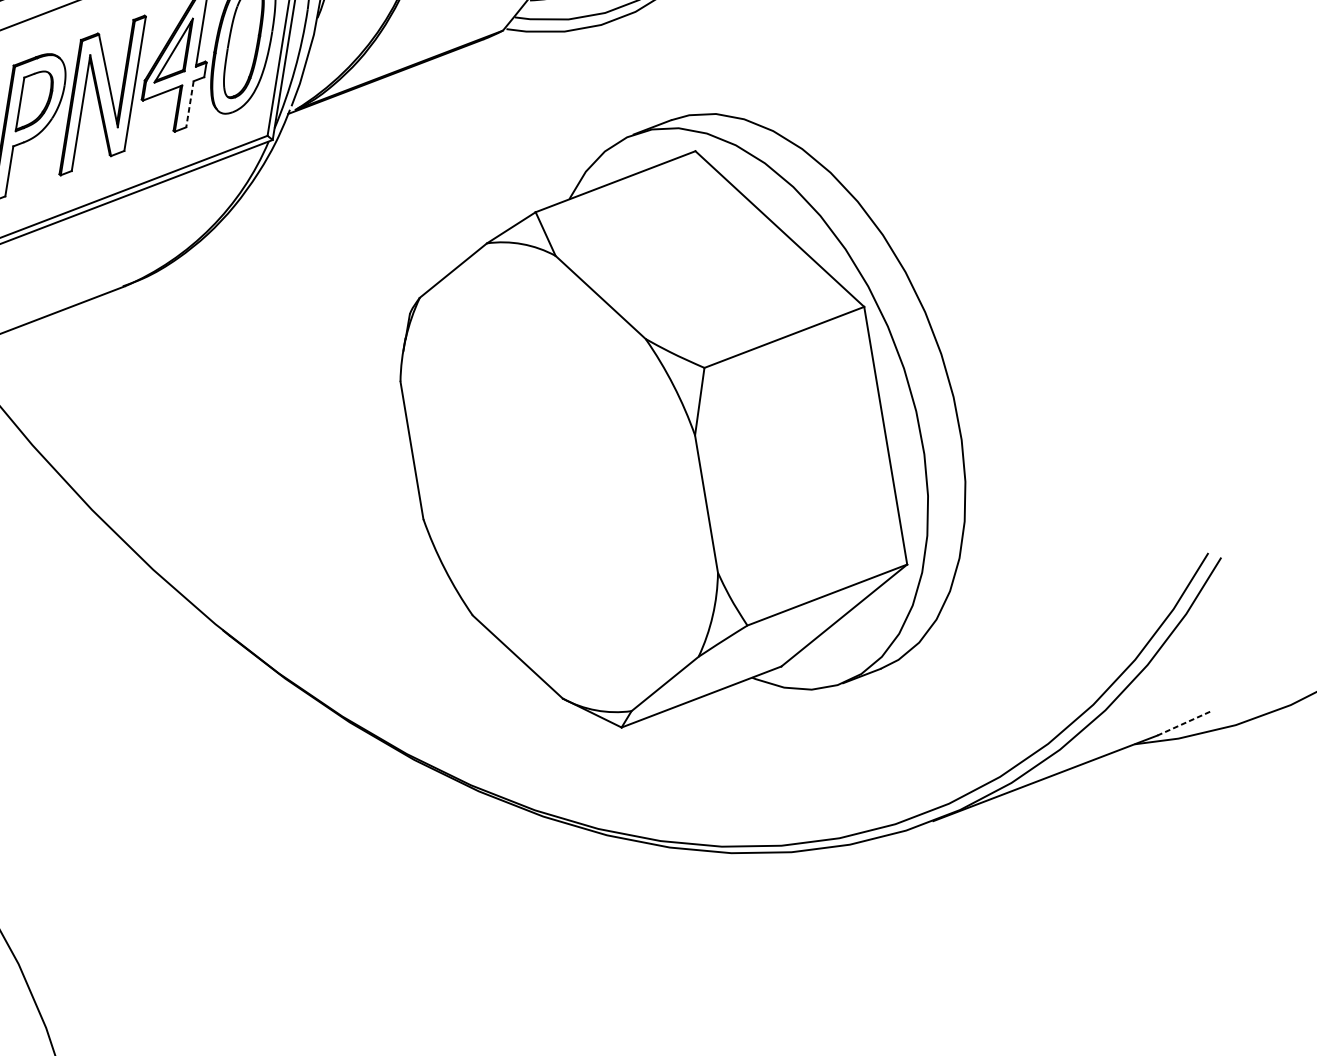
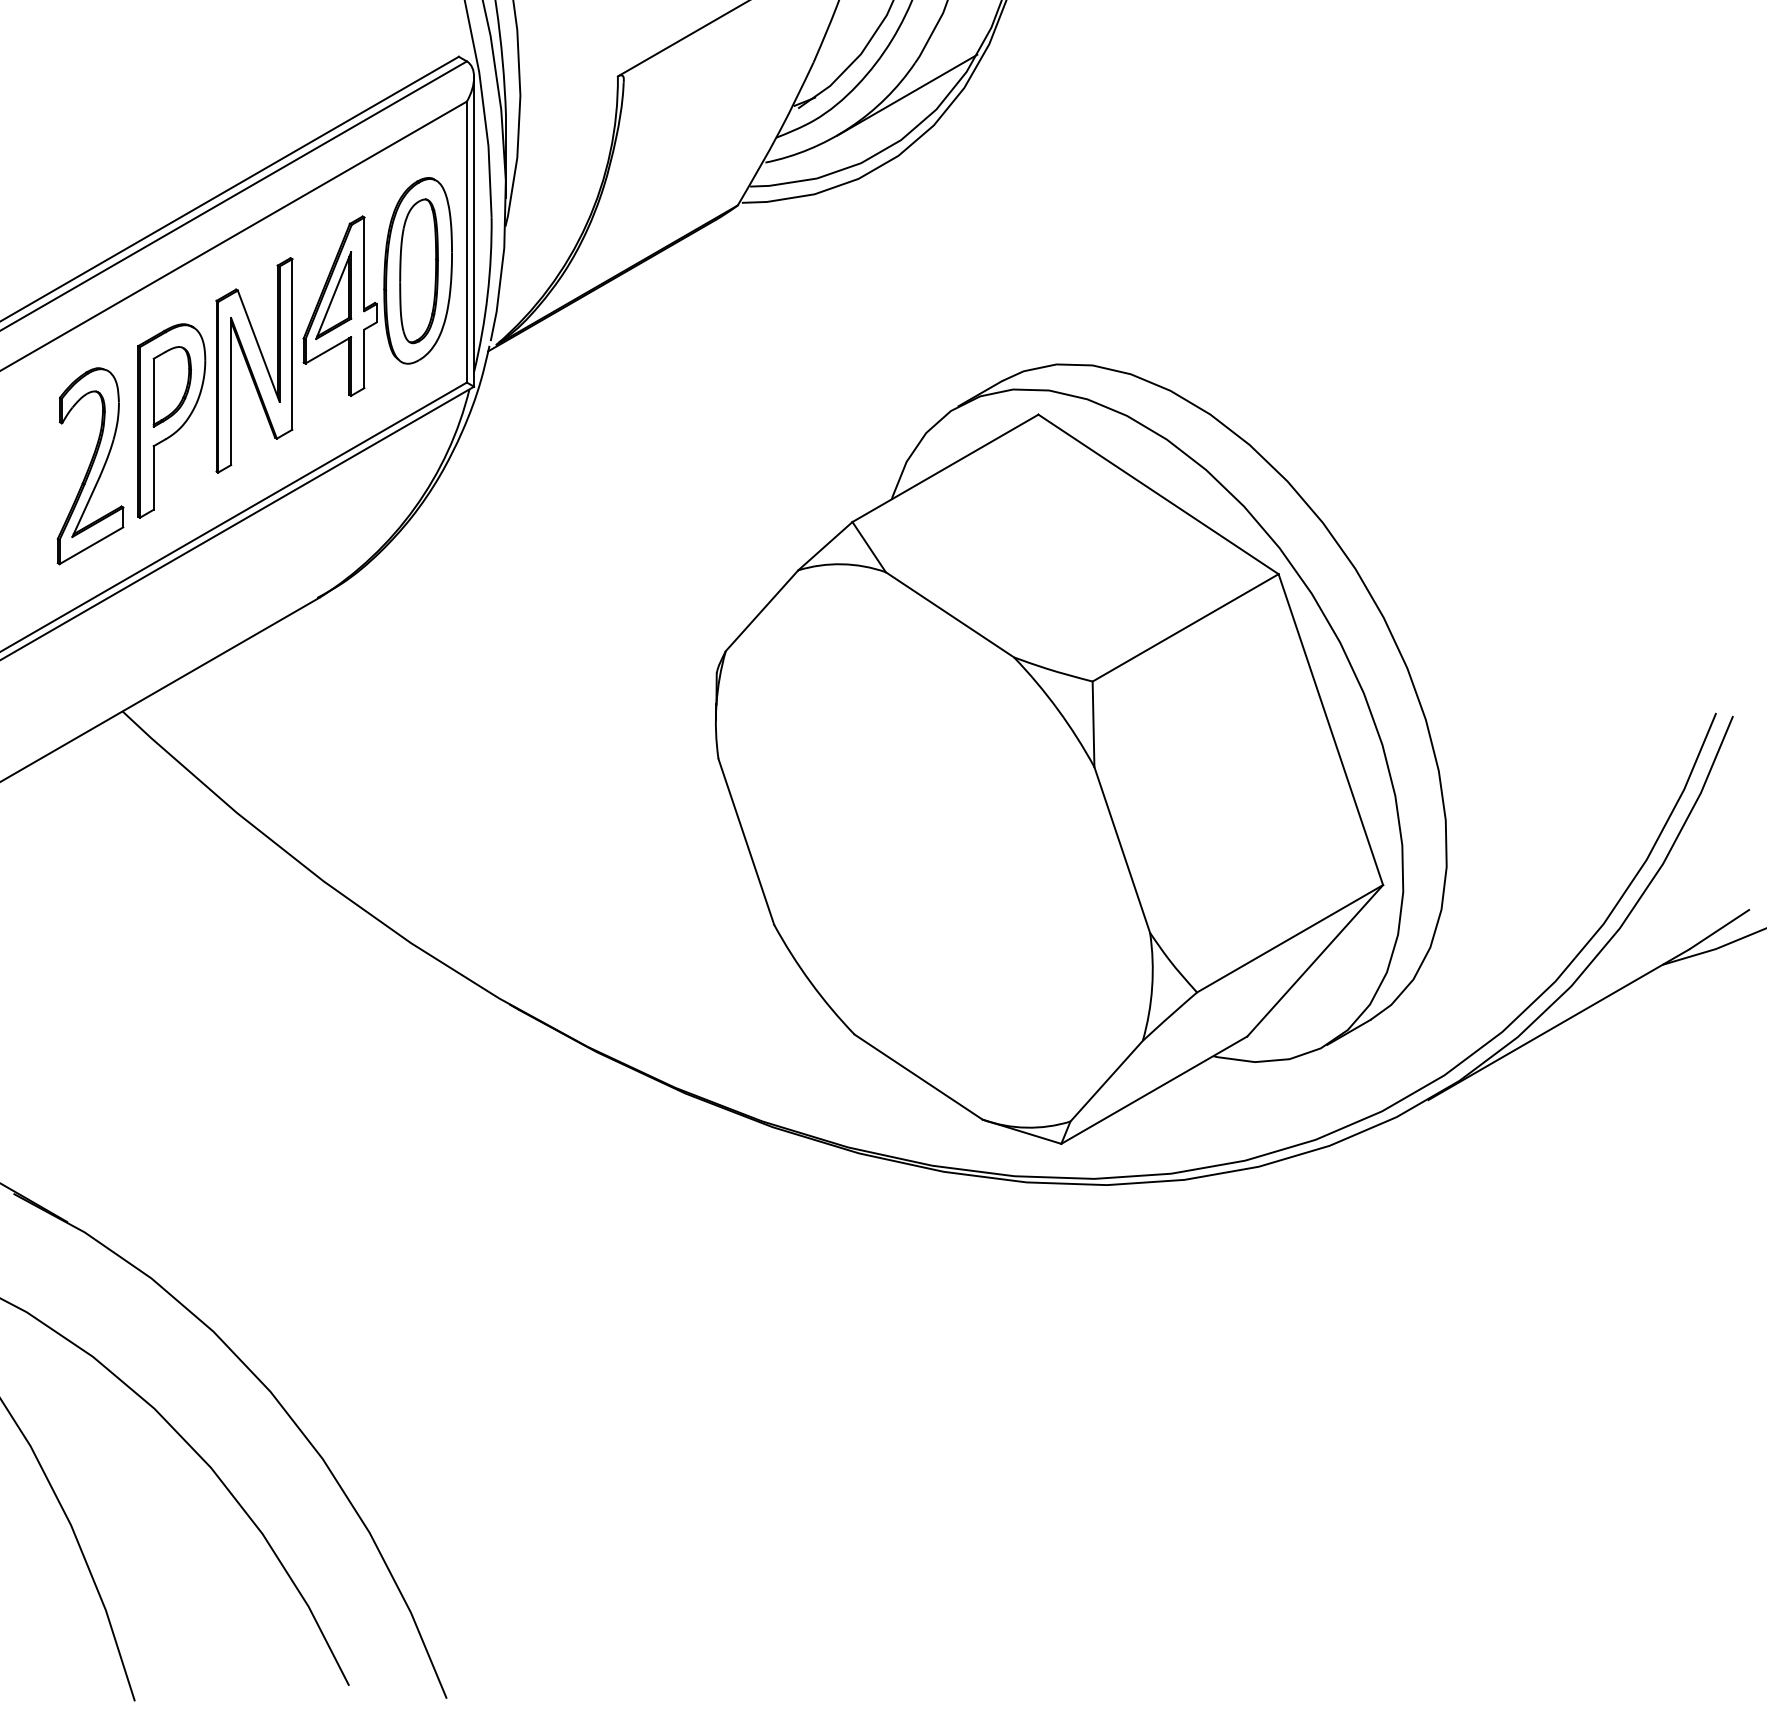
line: (189, 104) -> (364, 359), dashed -> solid
part: (686, 423) -> (1081, 753), moved
line: (1183, 723) -> (1719, 929), dashed -> solid

